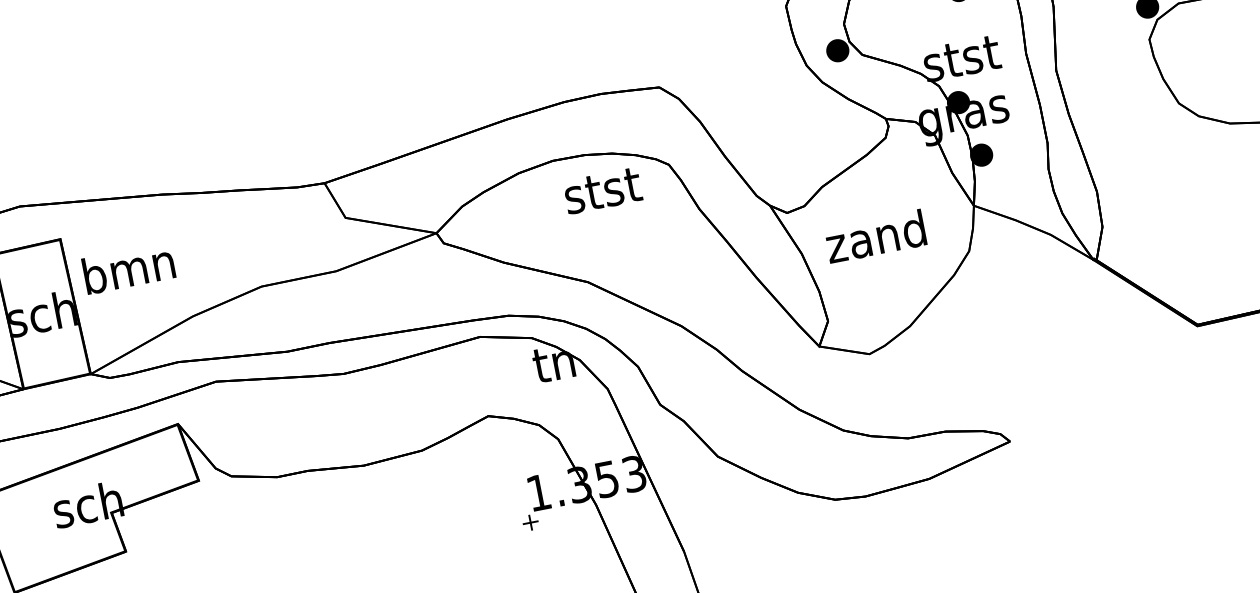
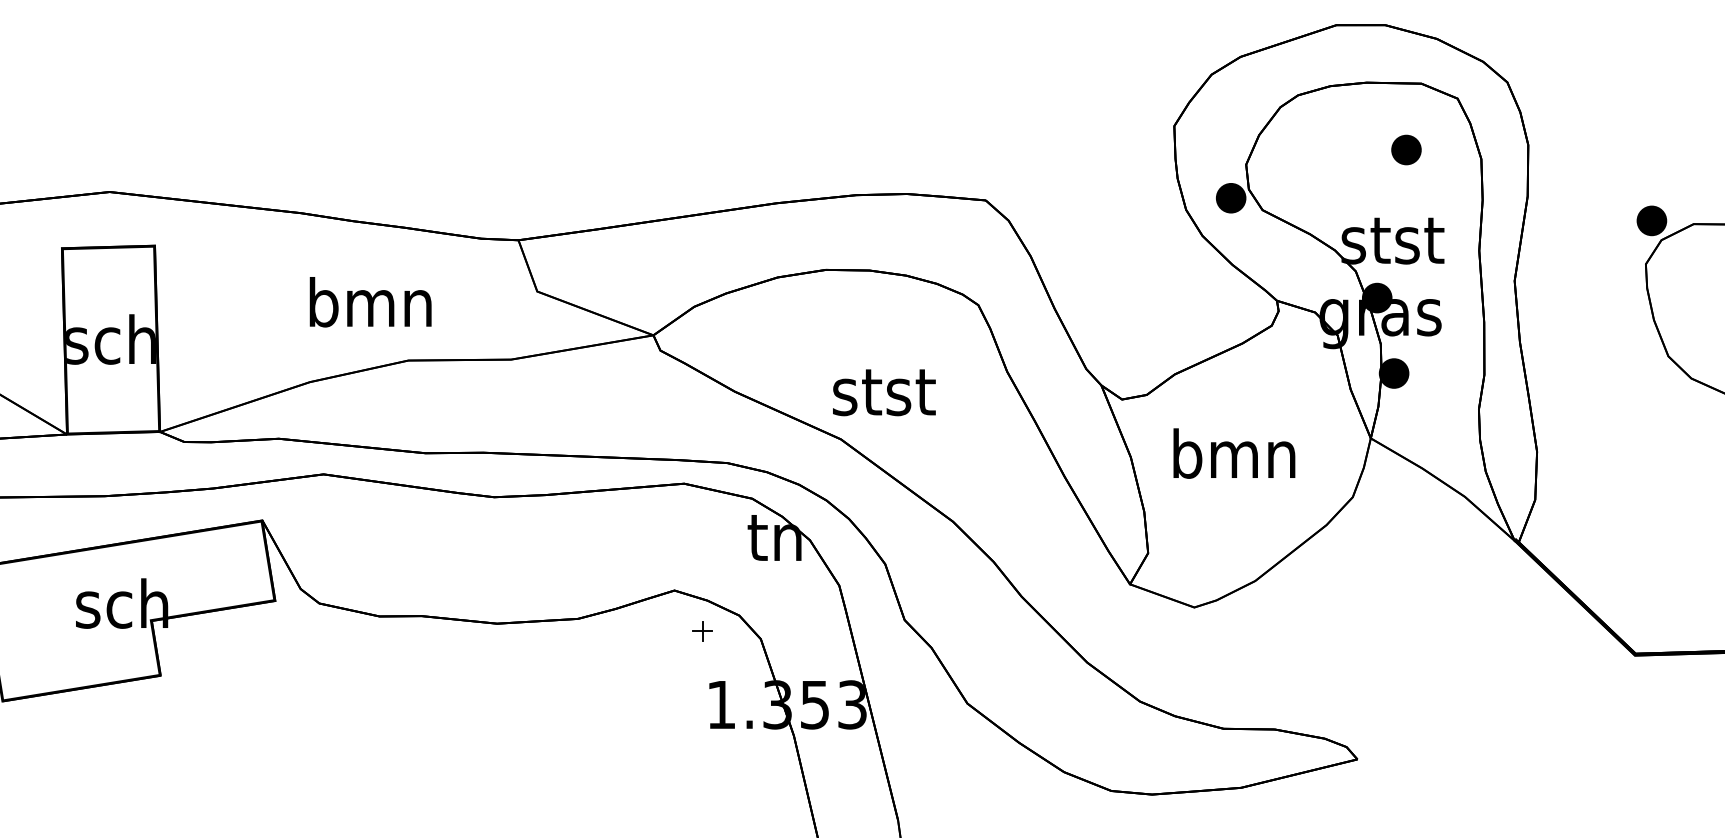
text: (603, 190) -> (884, 392), moved
text: (875, 236) -> (1232, 453), zand -> bmn
text: (128, 268) -> (370, 302), moved
part: (530, 522) -> (702, 631), moved

